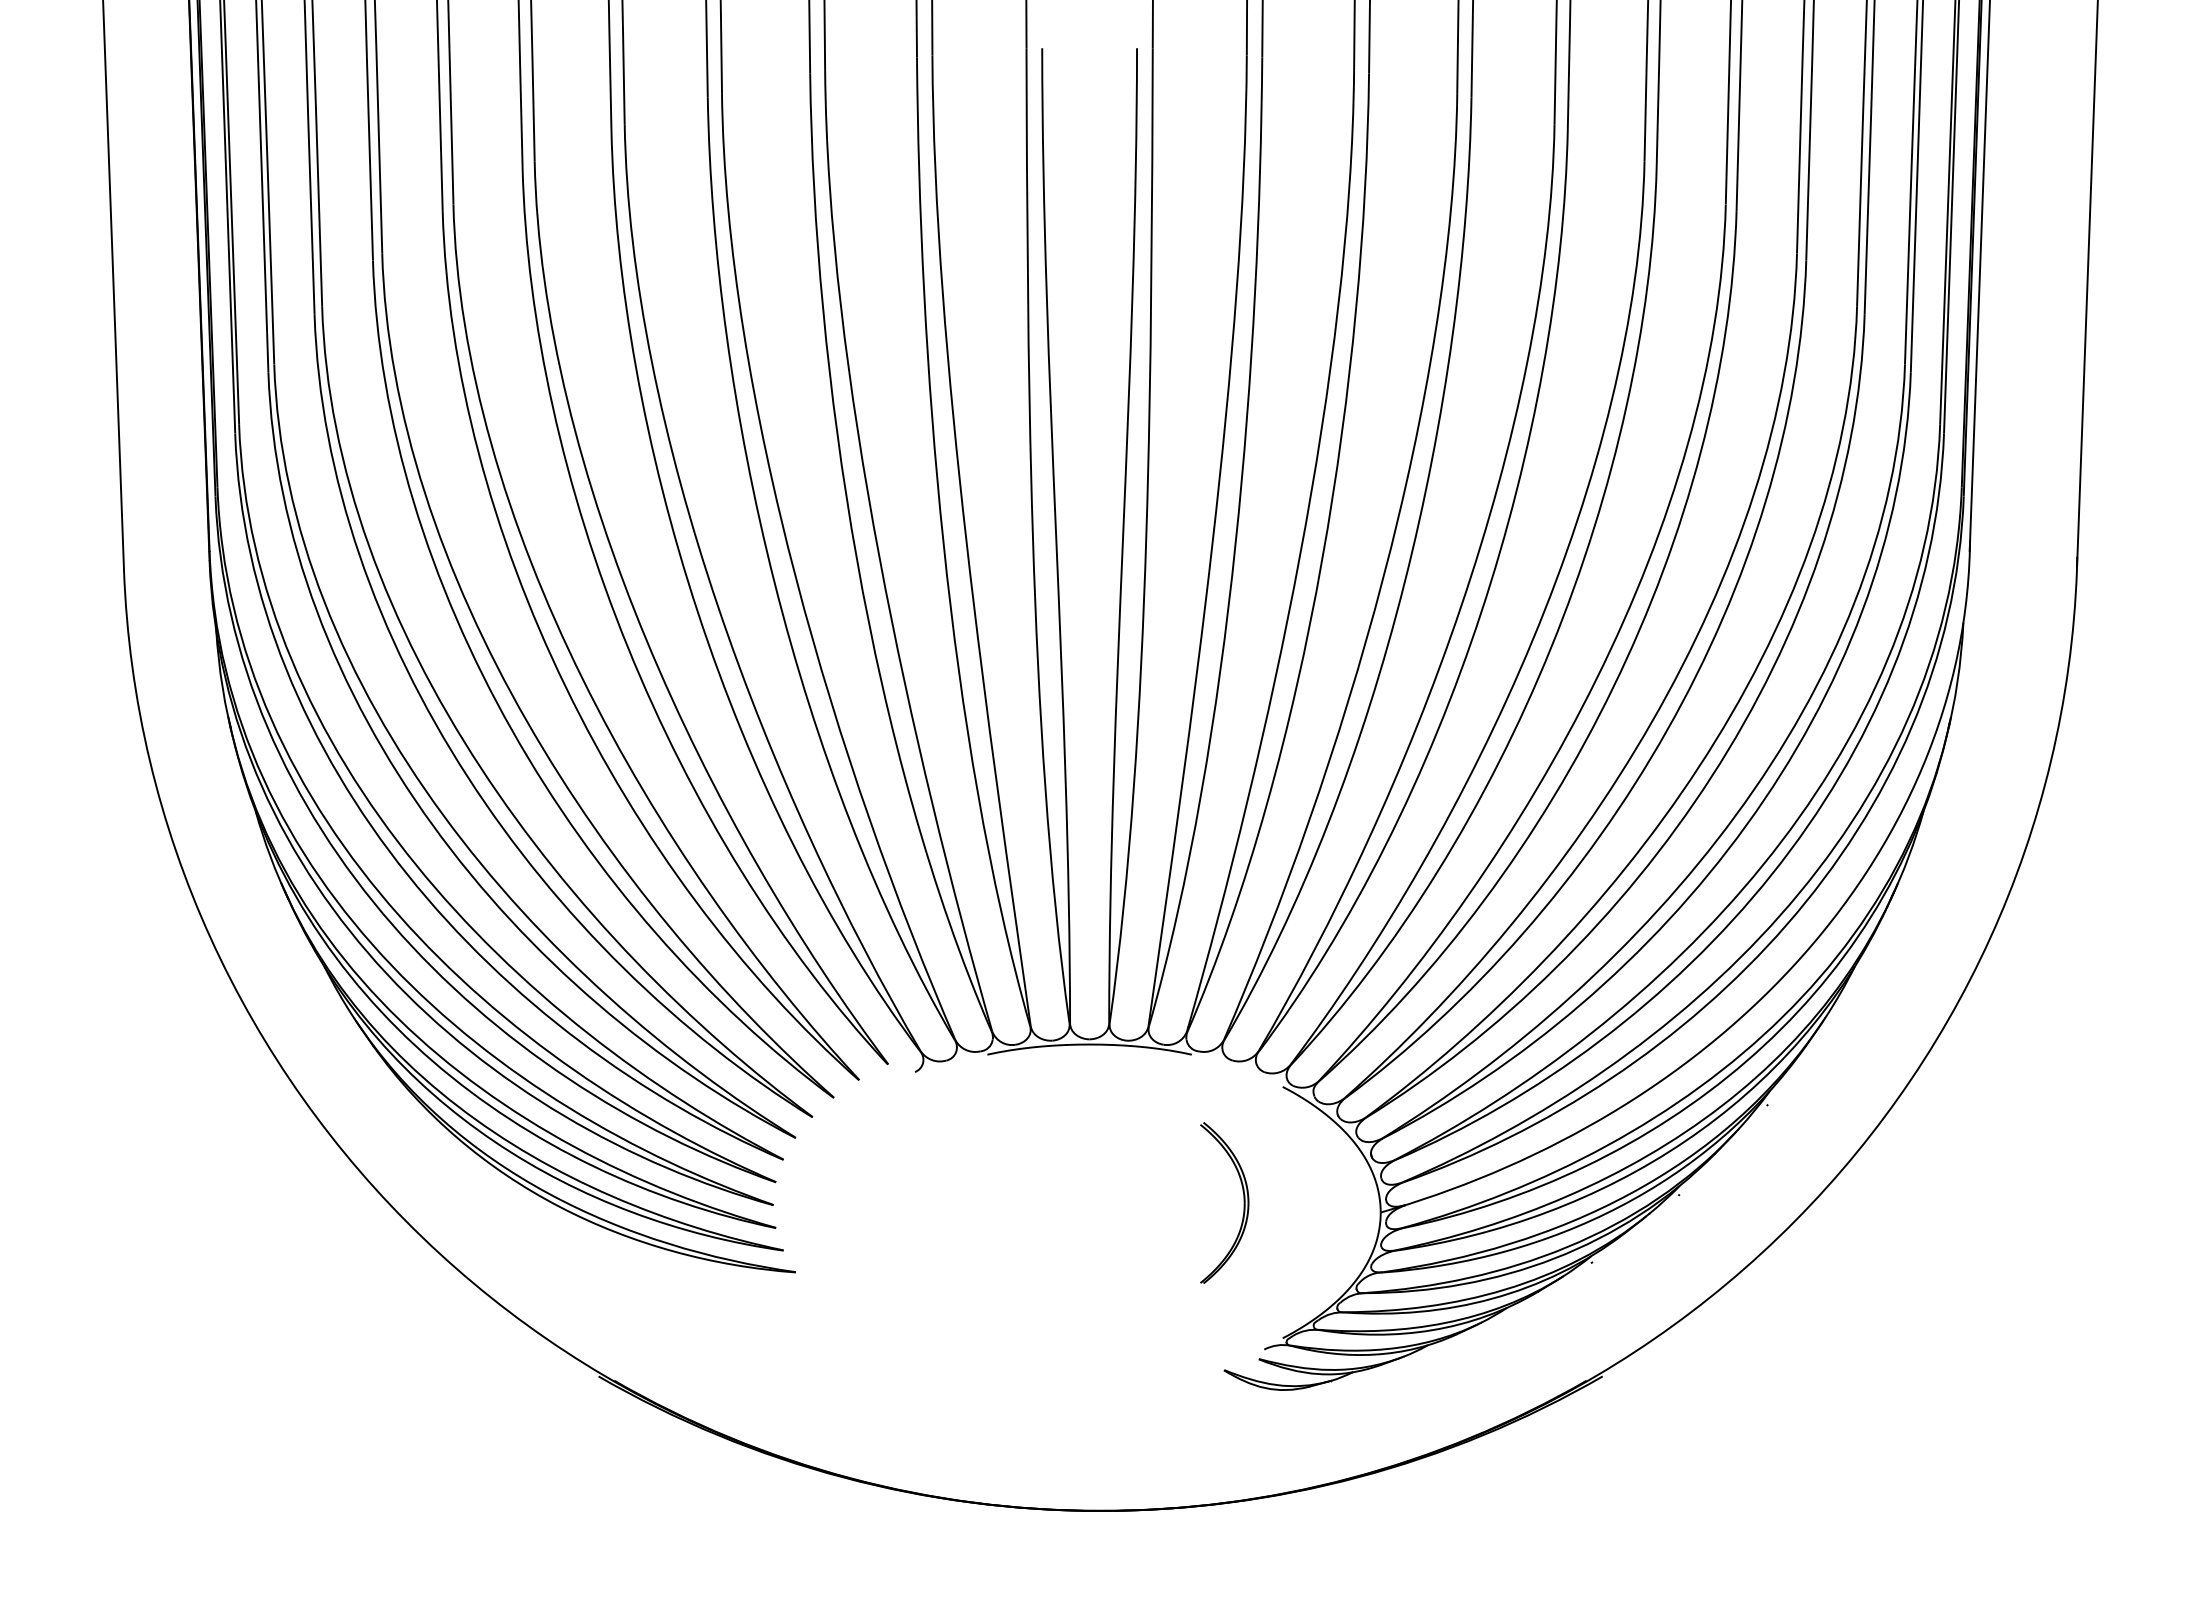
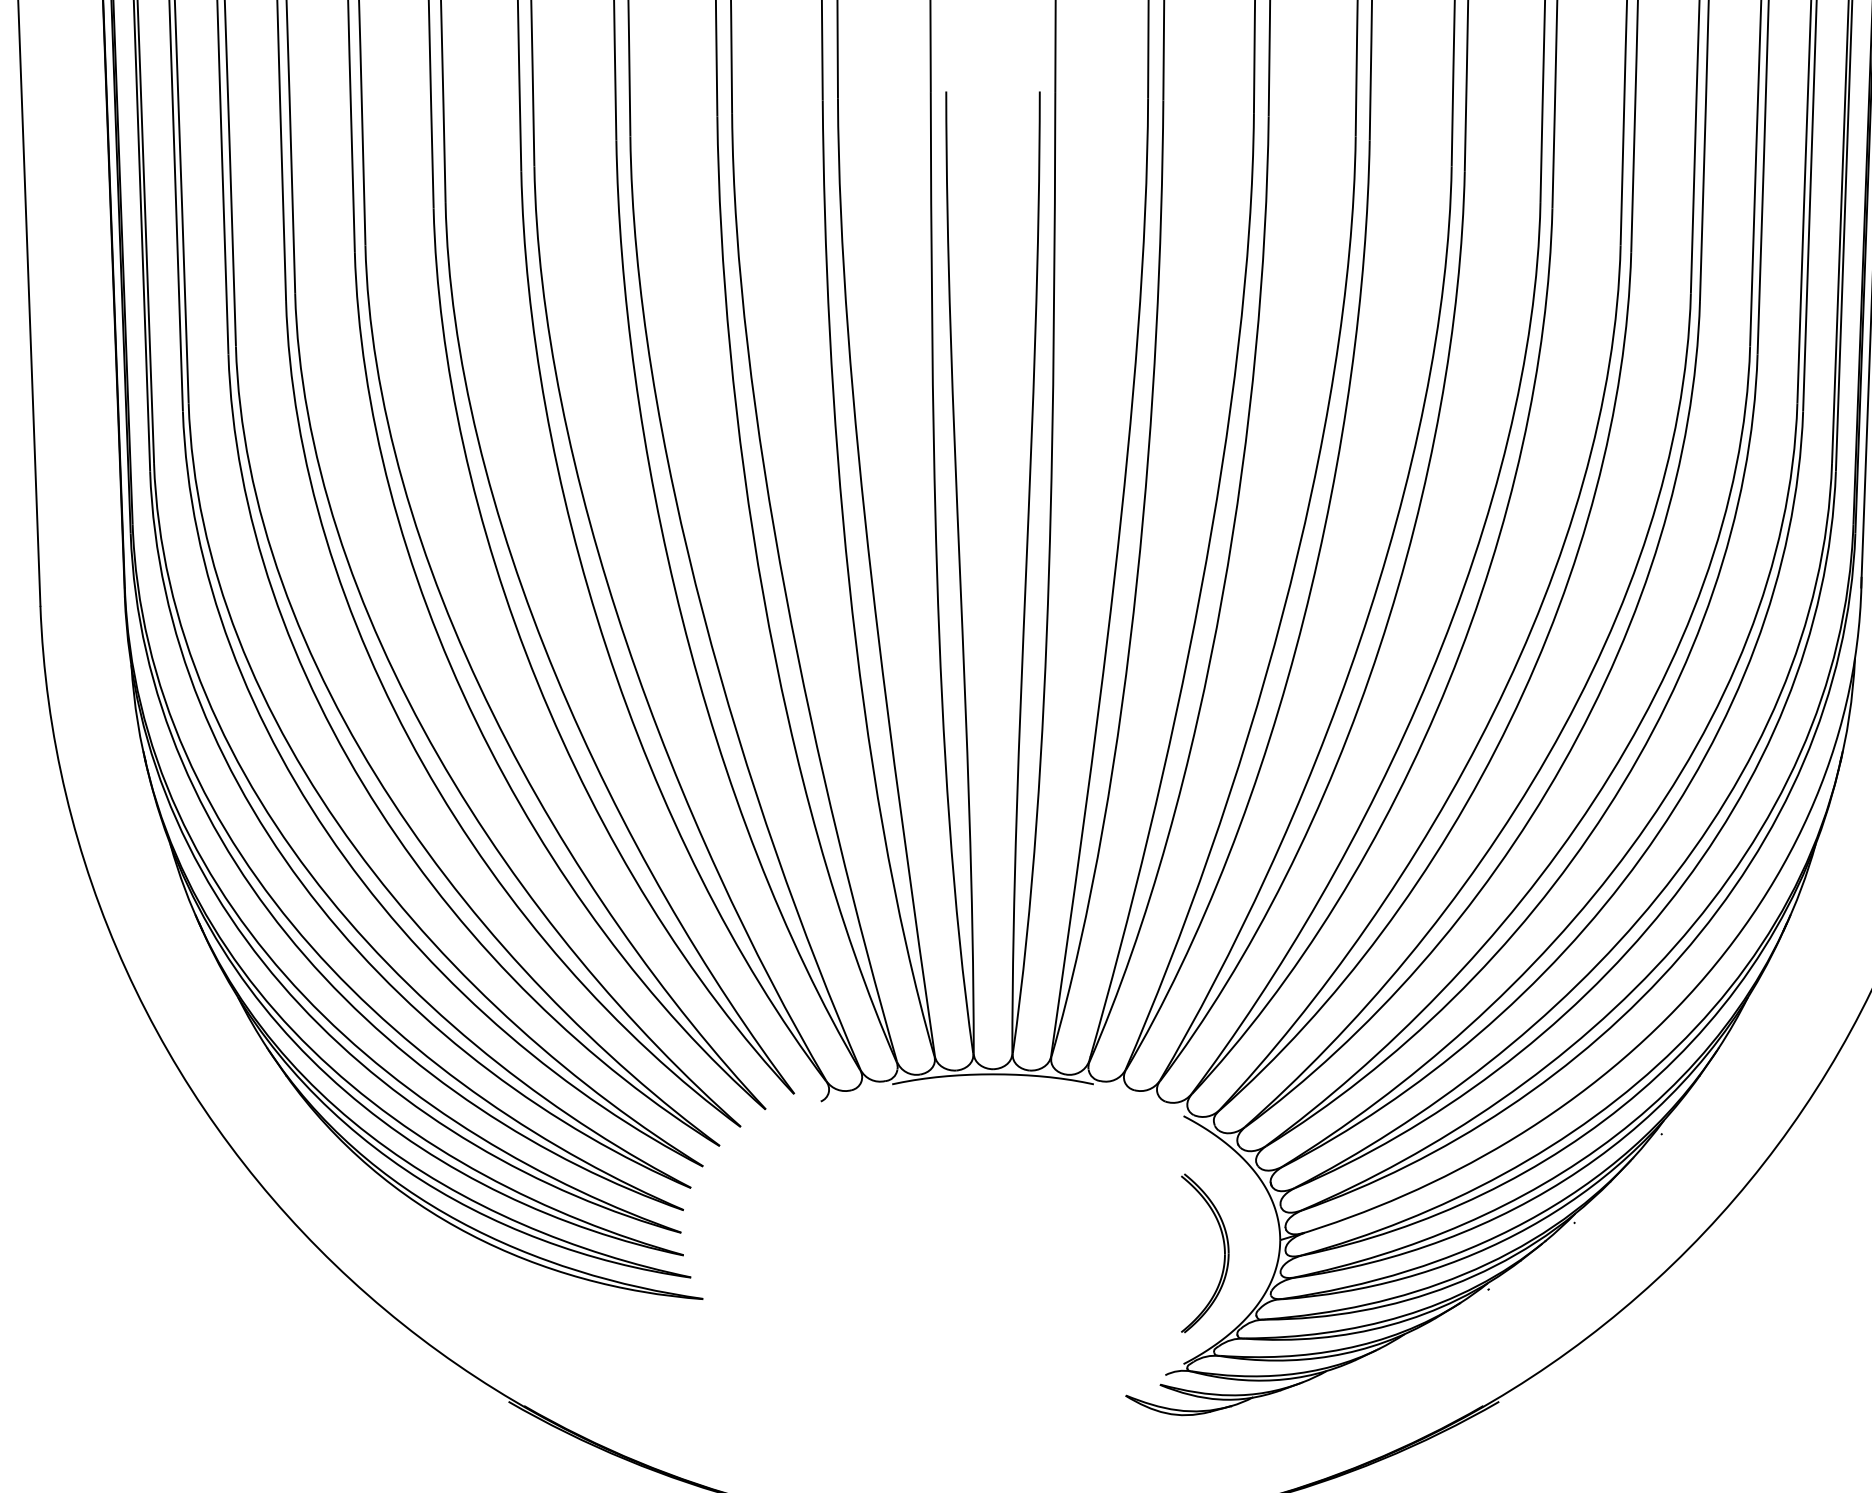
part: (1243, 1202) -> (1223, 1252), moved

